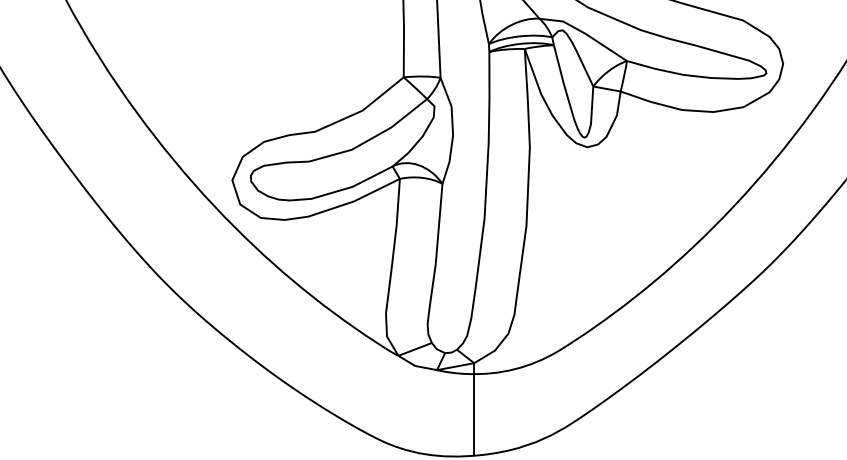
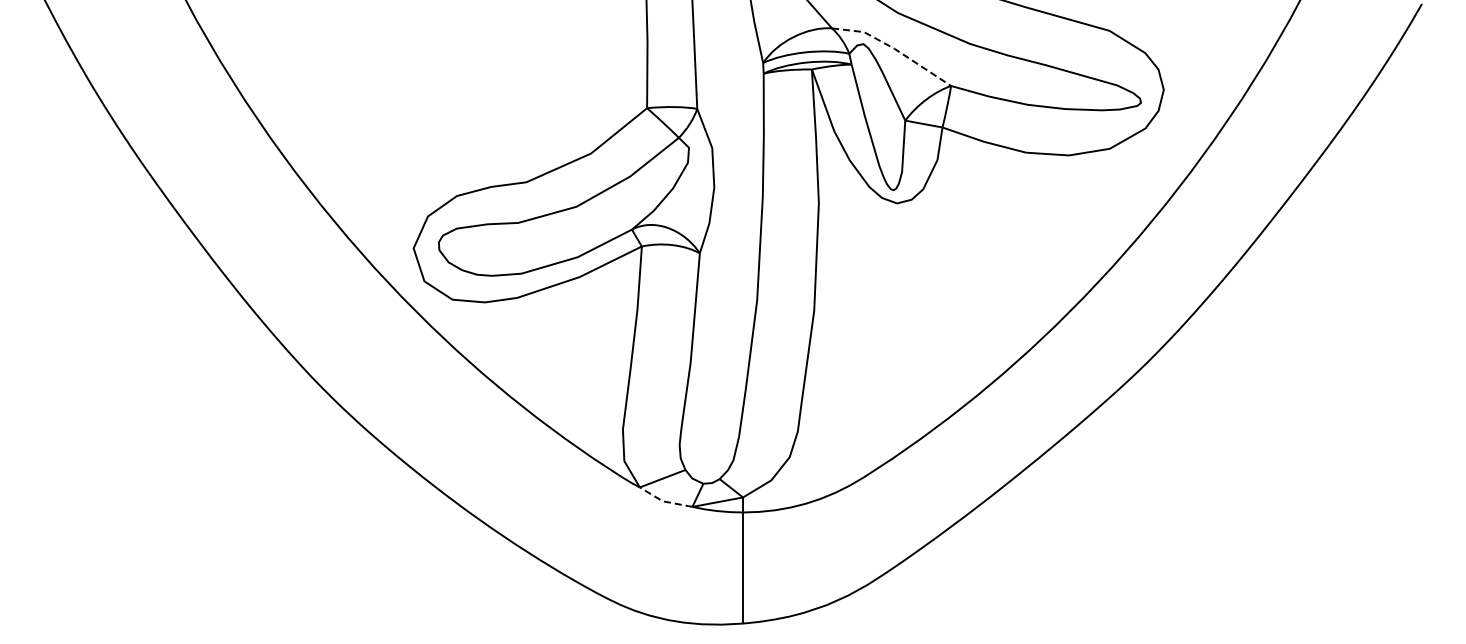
line: (585, 33) -> (894, 48), solid -> dashed
line: (415, 366) -> (663, 501), solid -> dashed

